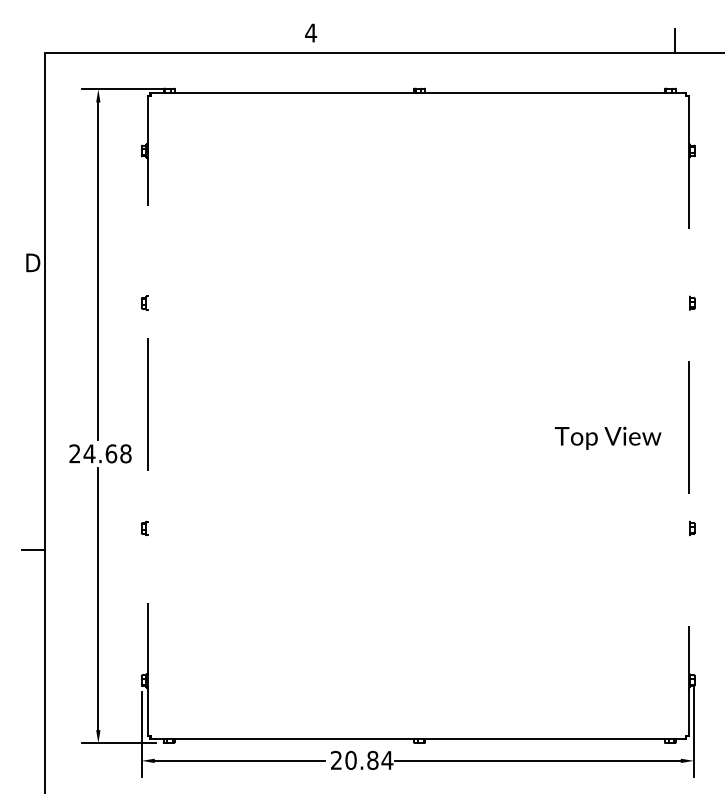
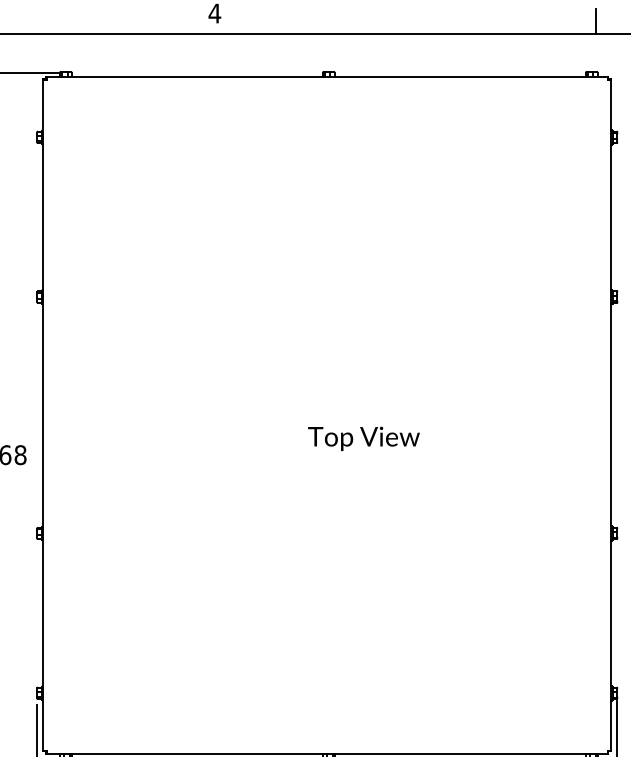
line: (147, 415) -> (43, 414), dashed -> solid
line: (688, 415) -> (610, 414), dashed -> solid
text: (608, 437) -> (364, 438), moved

